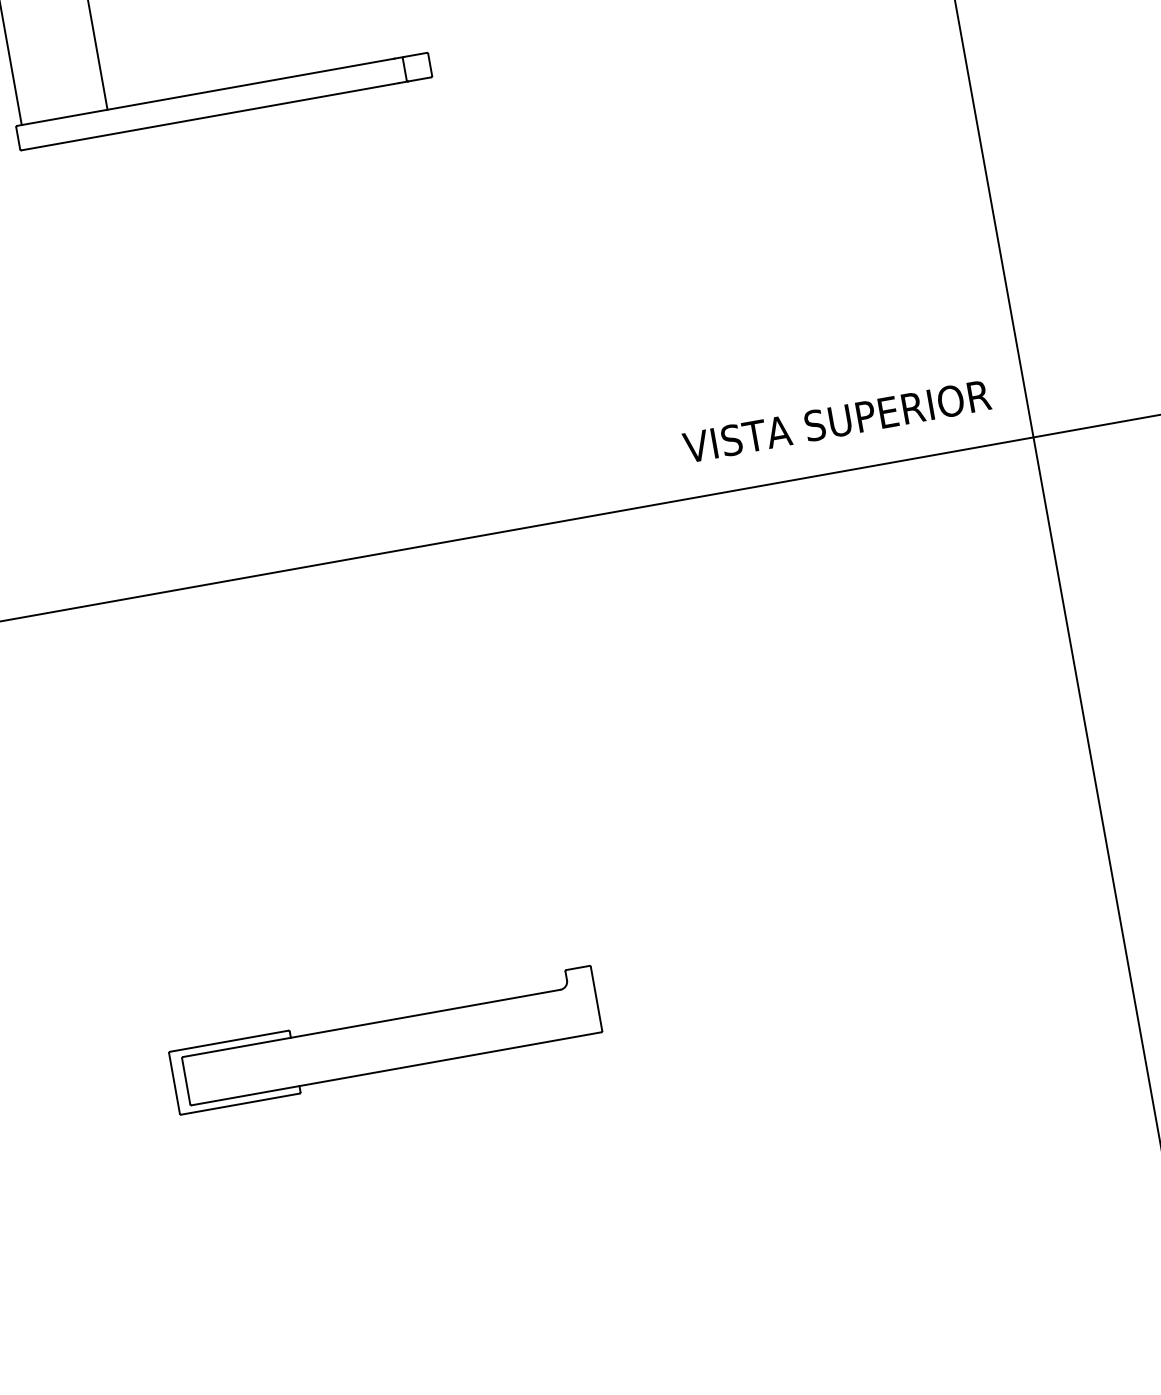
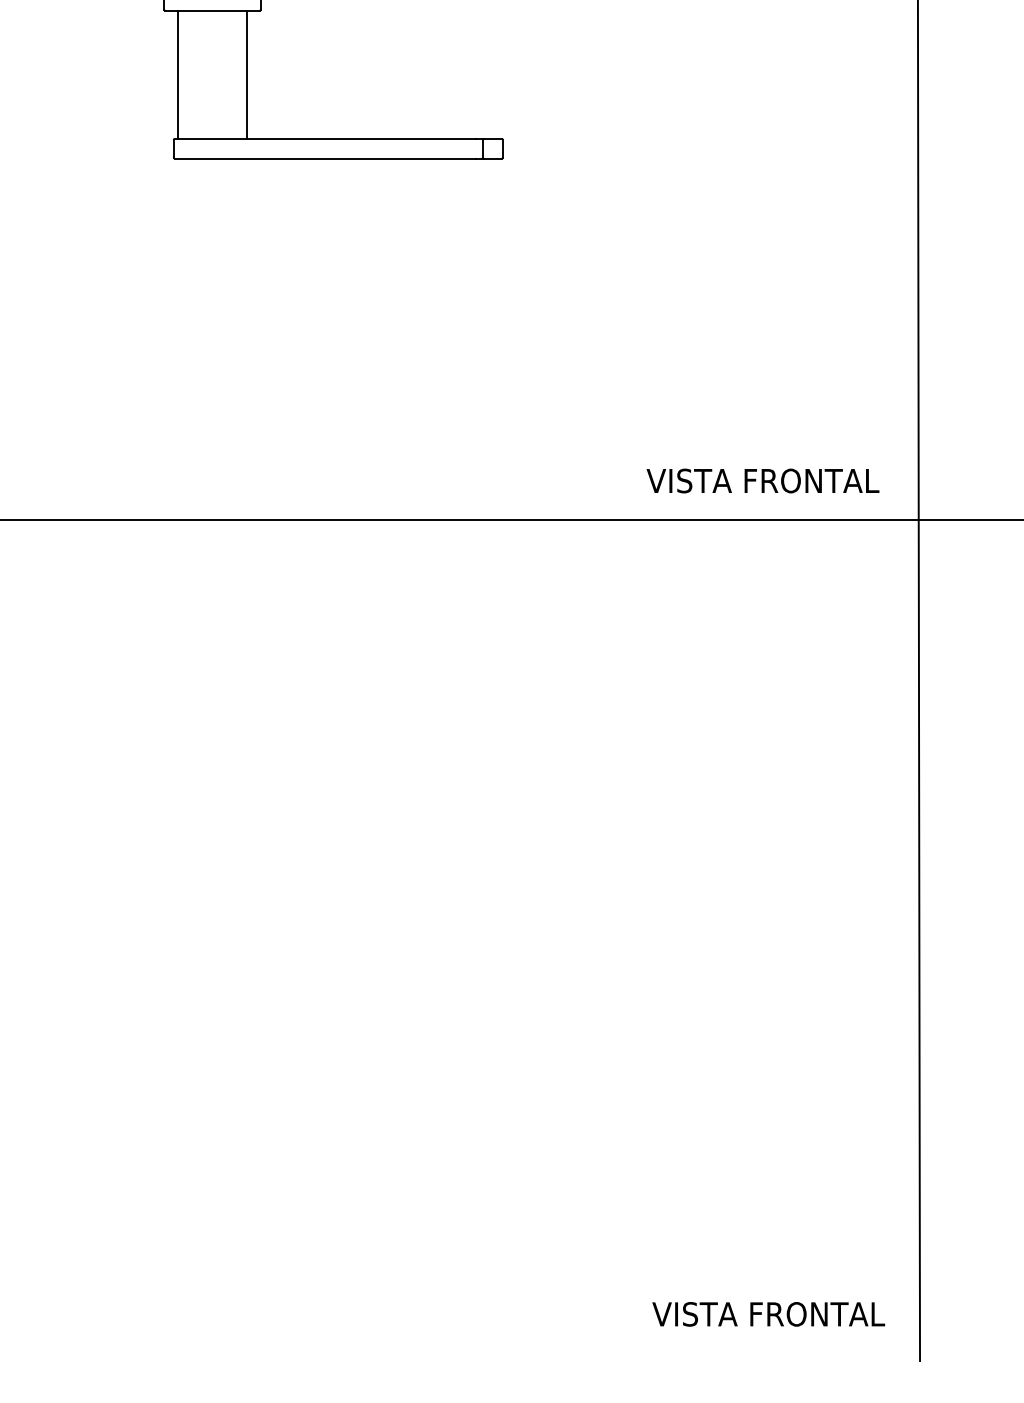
text: (896, 410) -> (816, 480), VISTA SUPERIOR -> VISTA FRONTAL
part: (385, 1039) -> (333, 897), removed

